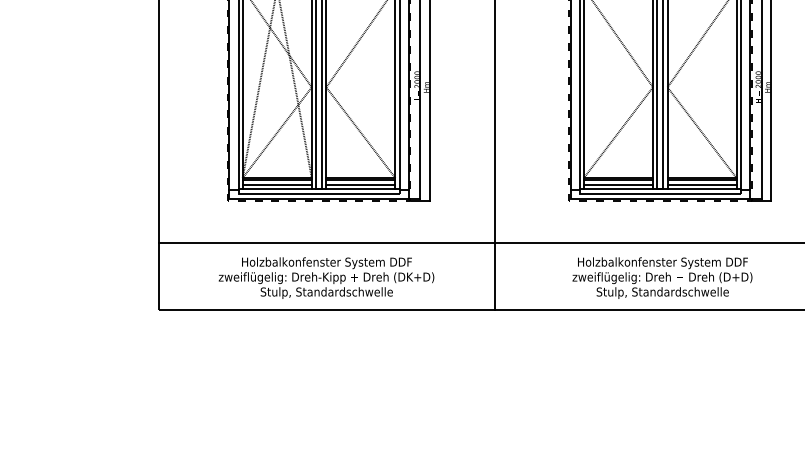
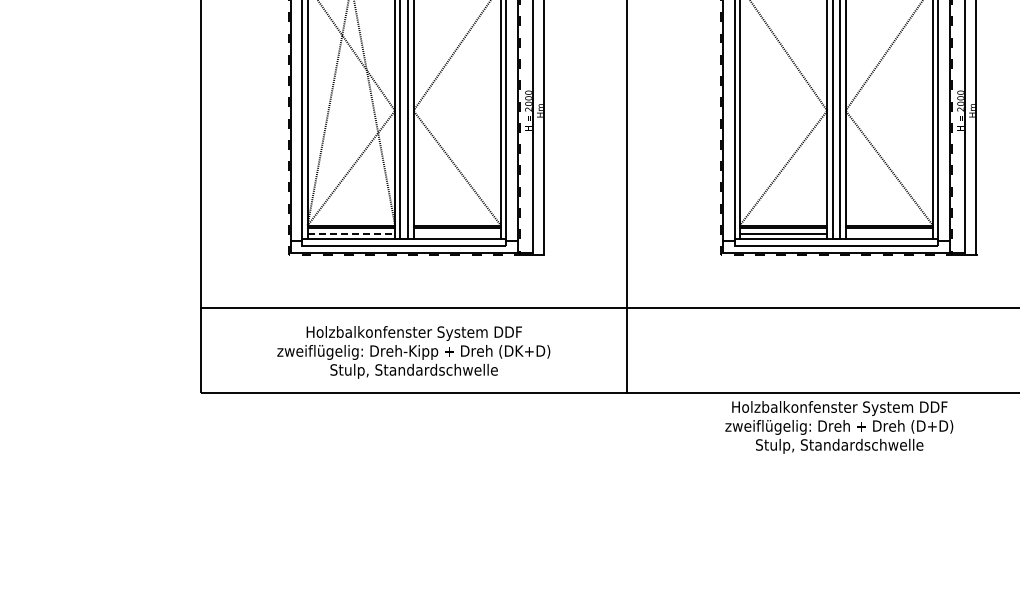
line: (277, 185) -> (351, 234), solid -> dashed
line: (361, 185) -> (457, 234), removed
line: (702, 185) -> (889, 234), removed
text: (662, 278) -> (839, 427), moved

